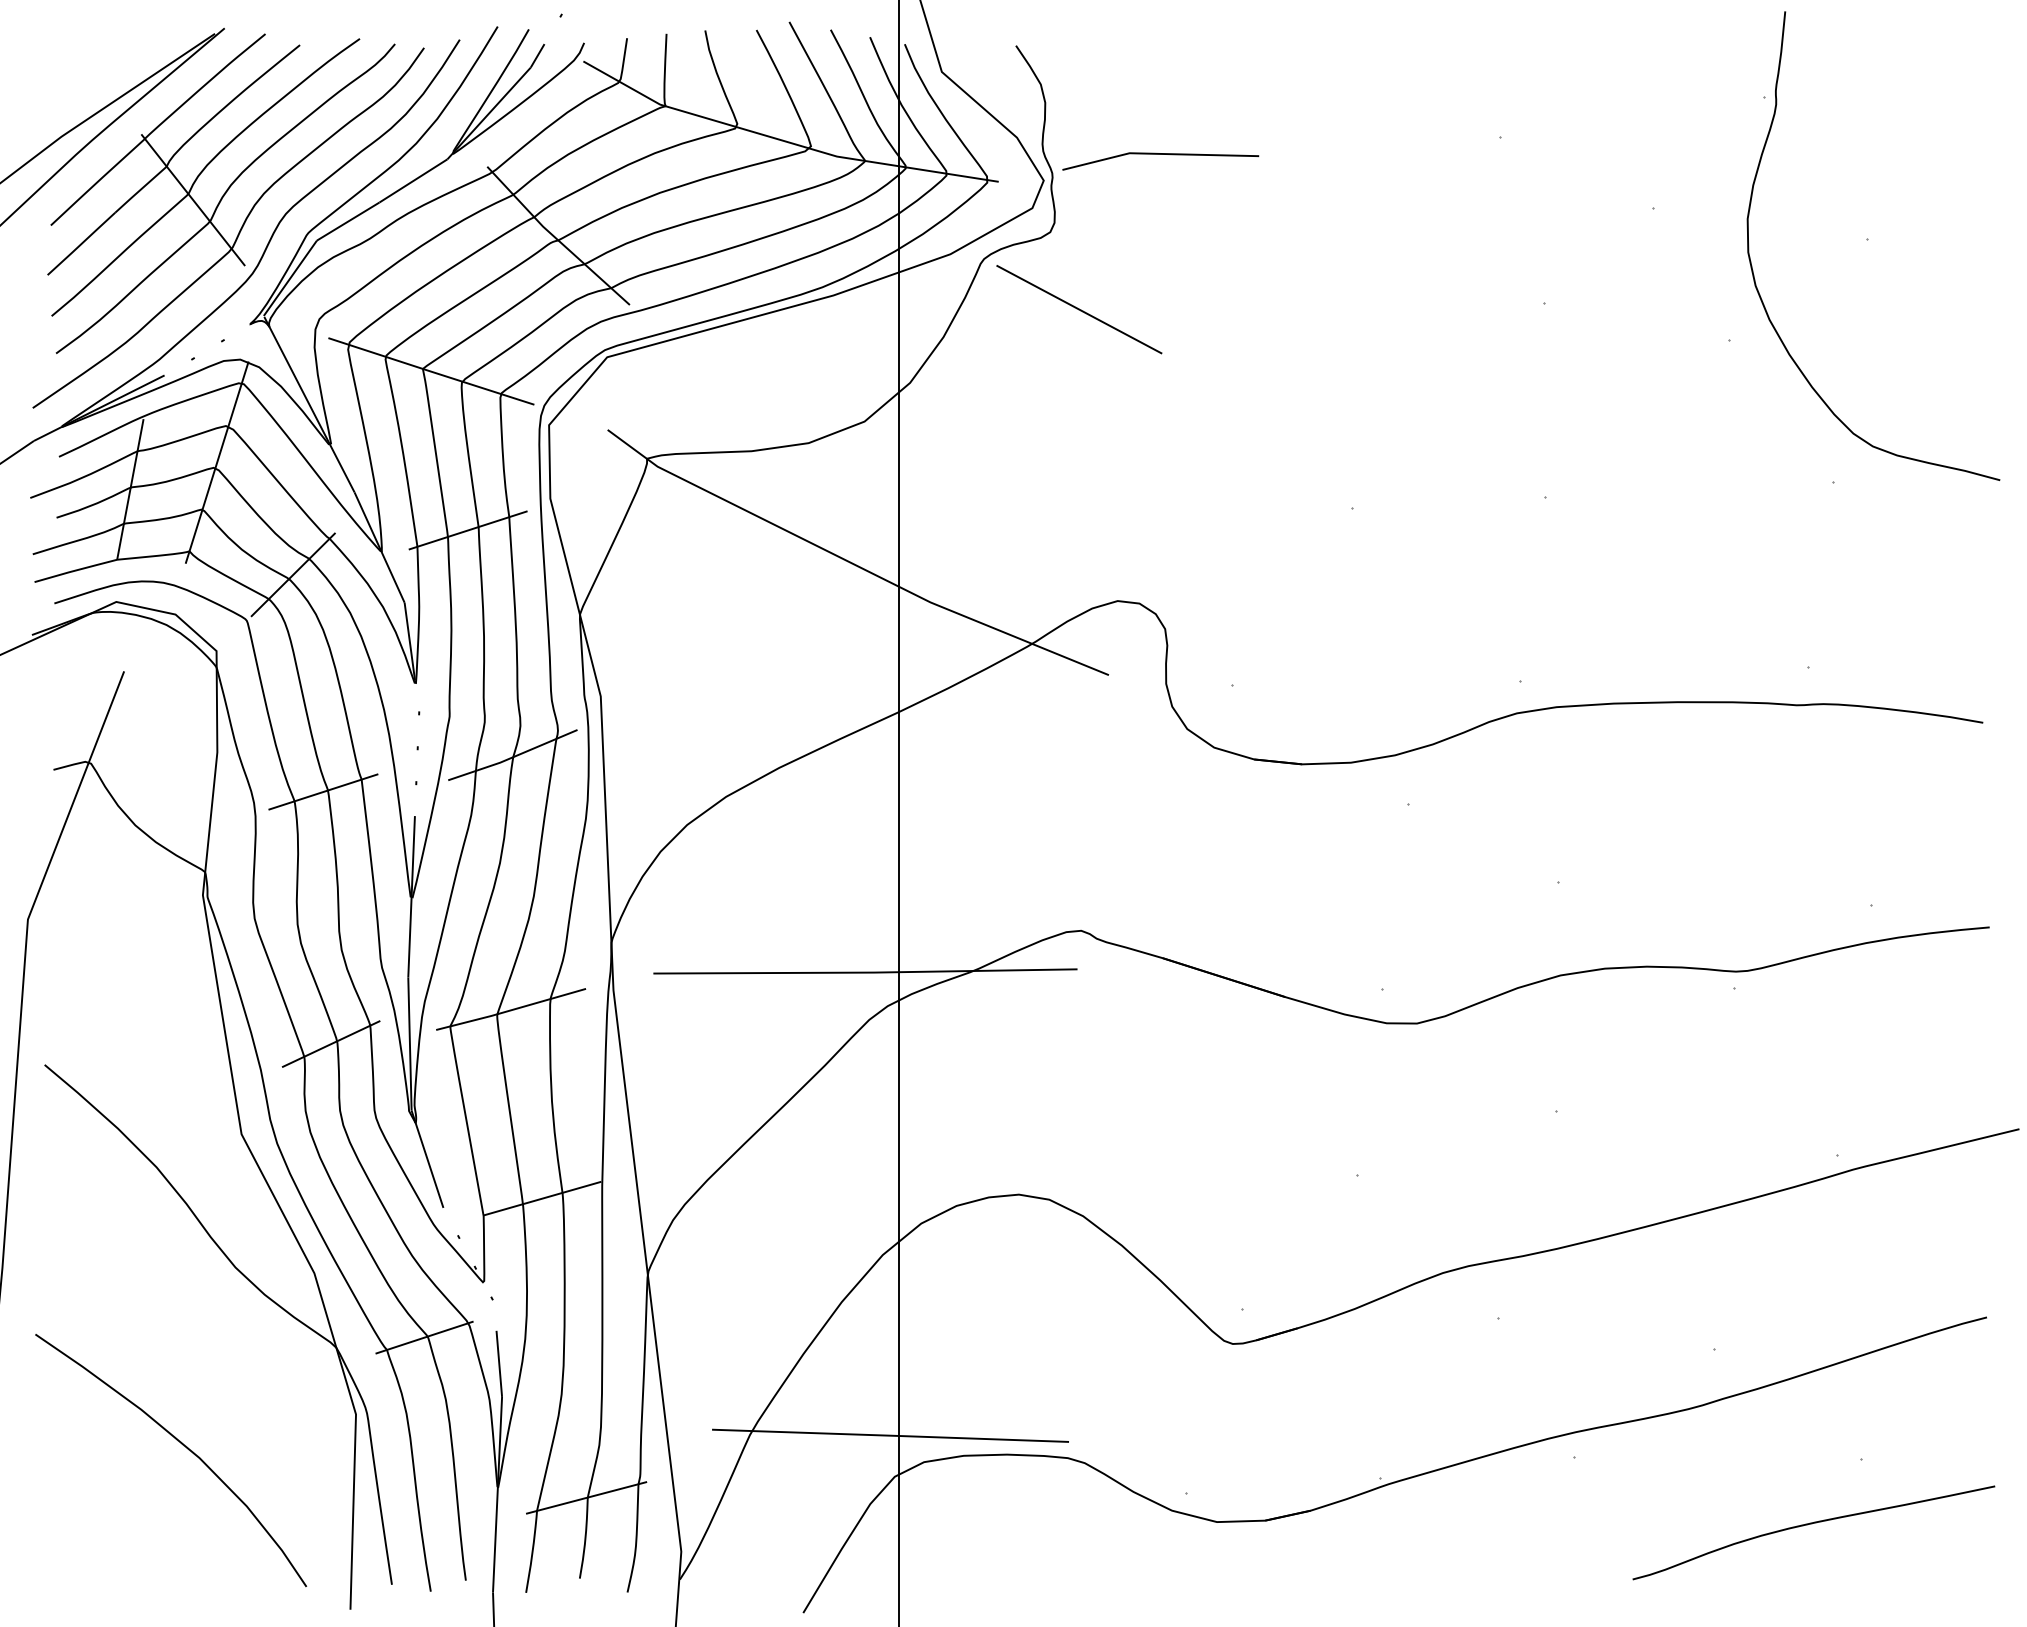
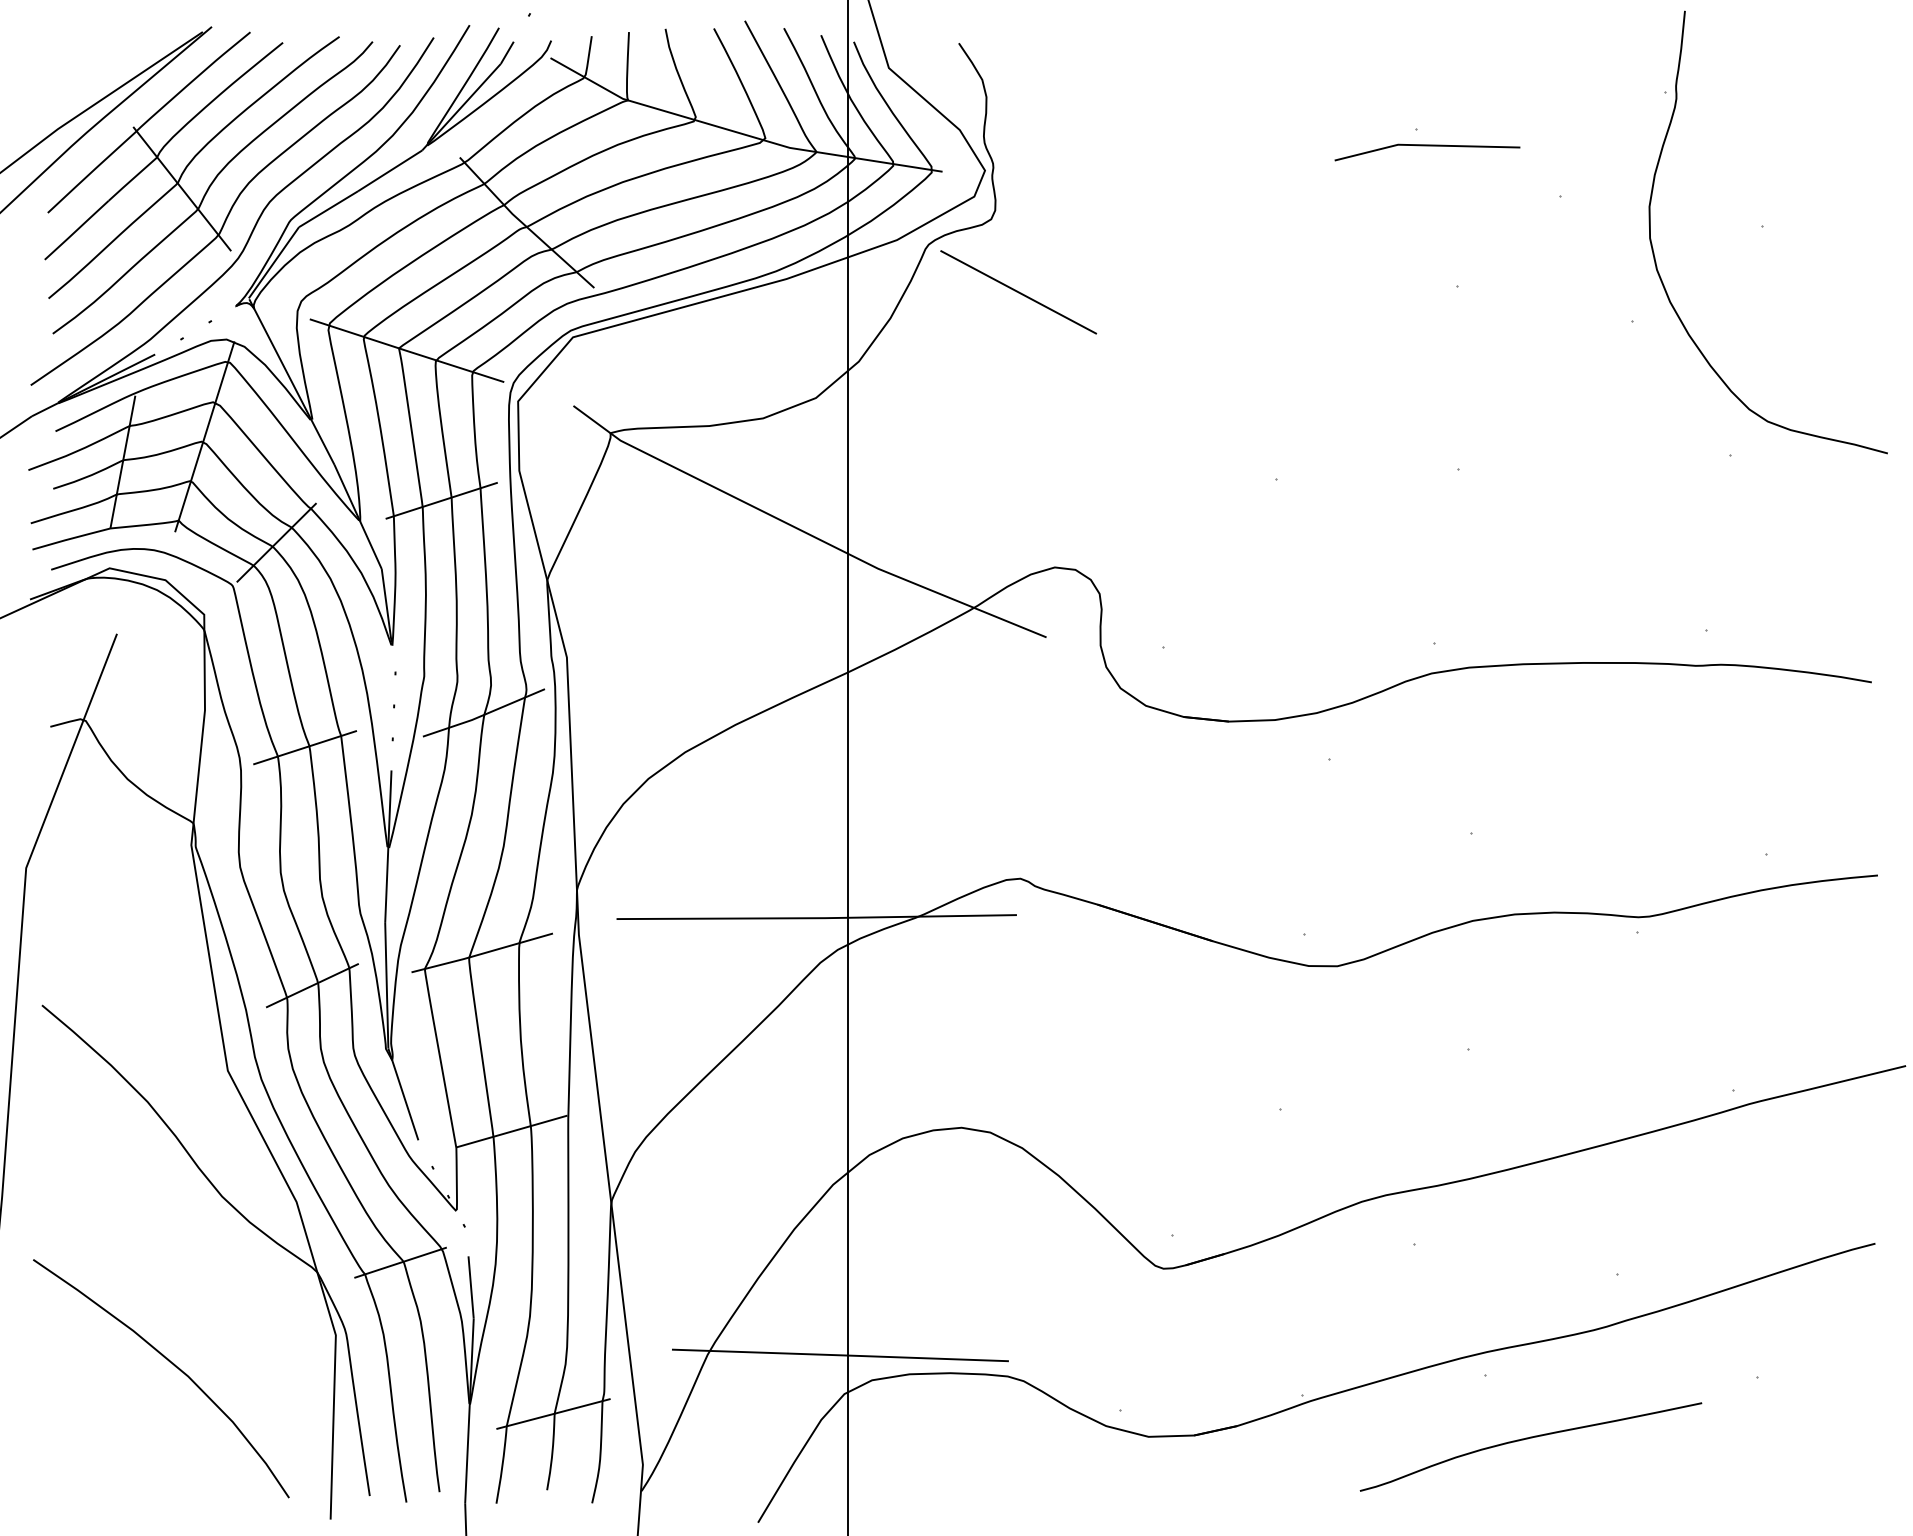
line: (1160, 155) -> (1427, 146), moved
curve: (1811, 1524) -> (1528, 1439), moved

